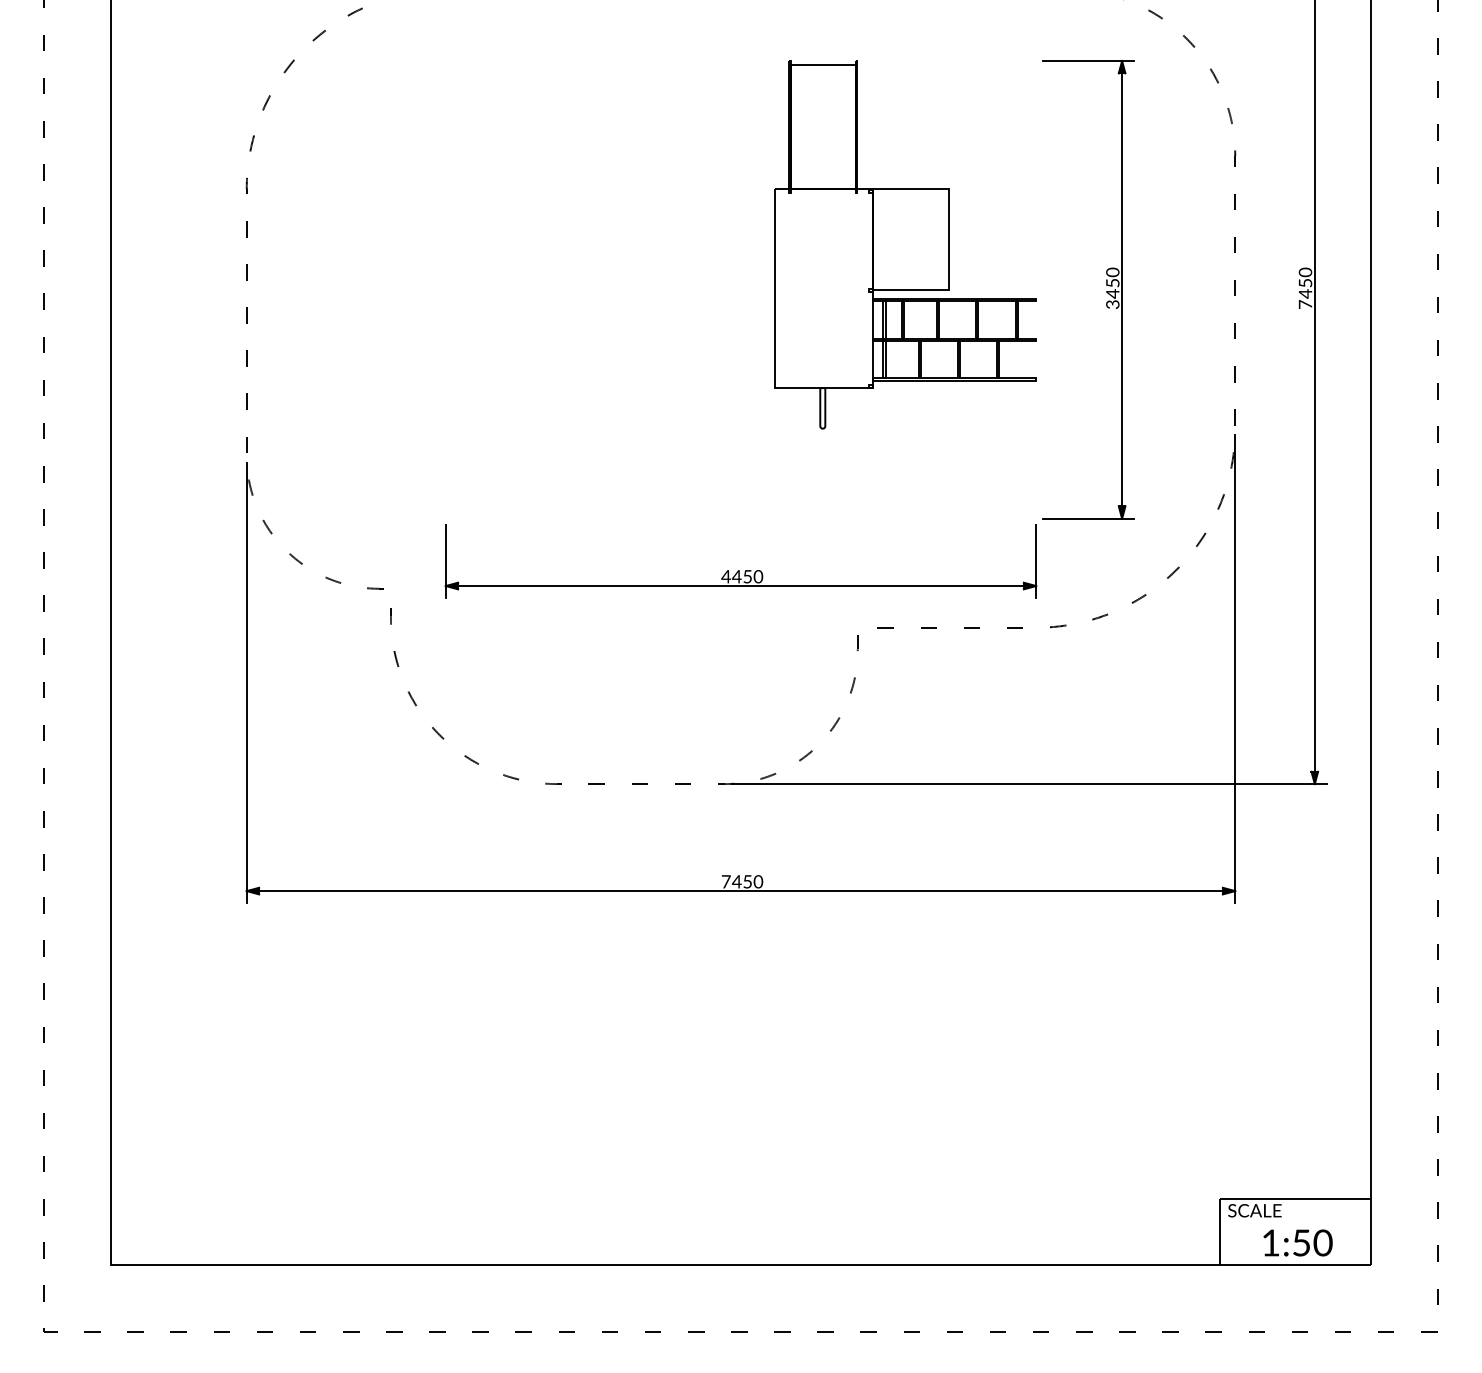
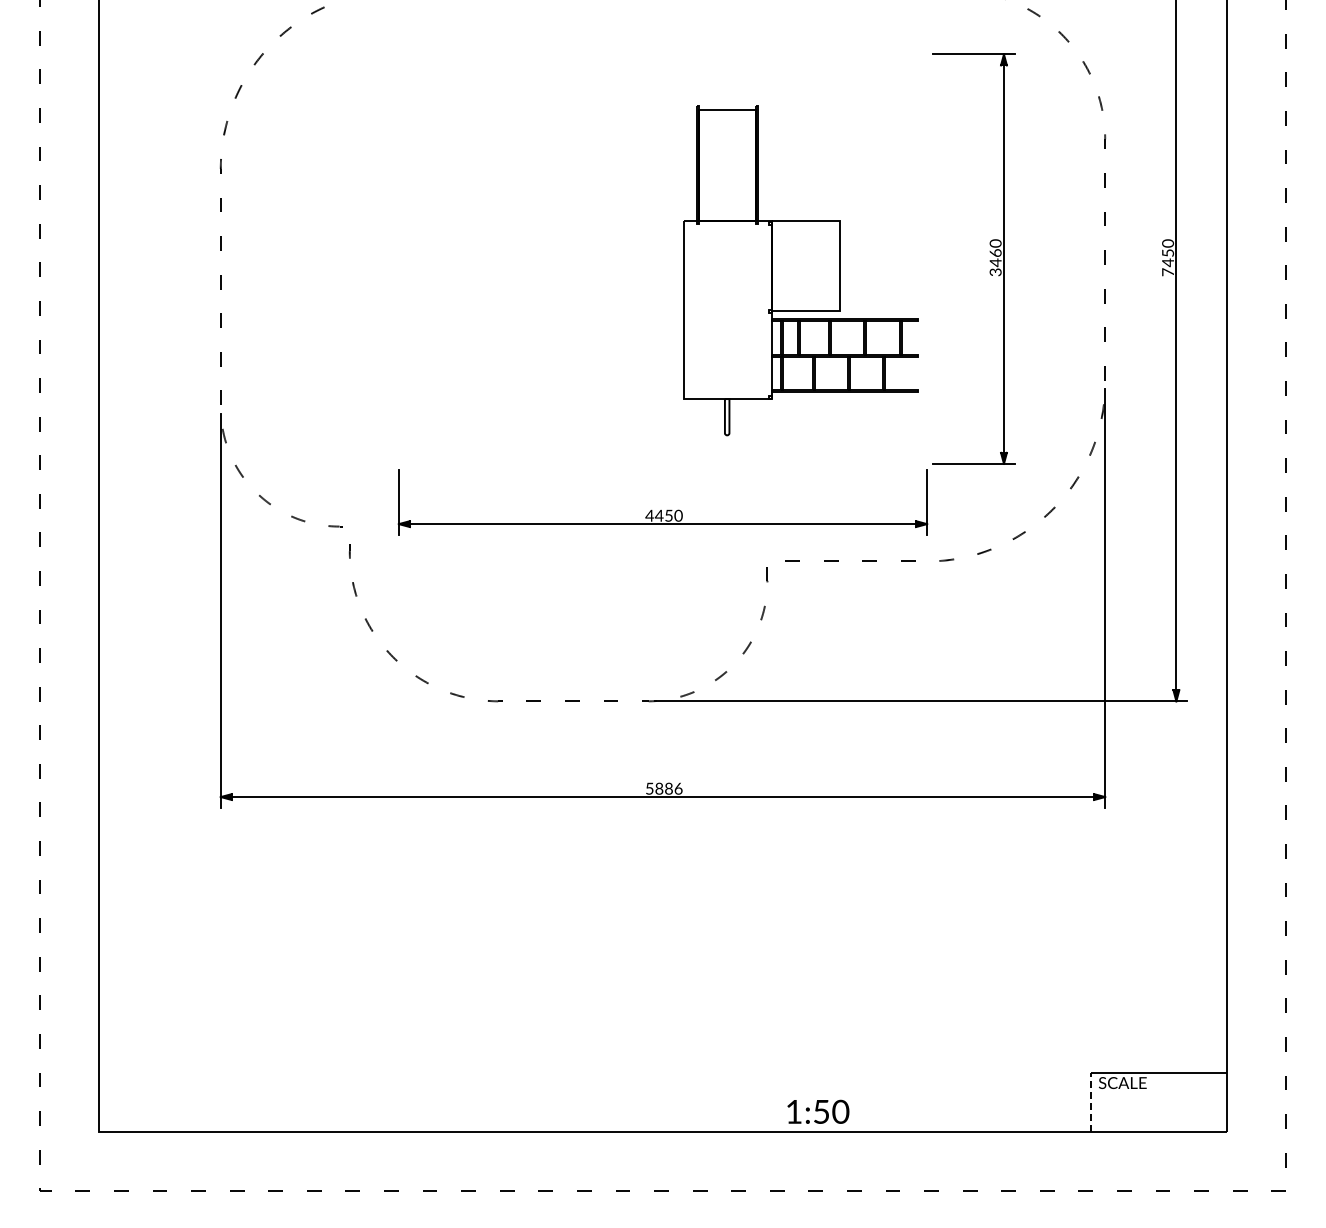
part: (904, 244) -> (800, 270), moved
text: (1112, 282) -> (995, 252), 3450 -> 3460
text: (741, 881) -> (663, 788), 7450 -> 5886
line: (1219, 1232) -> (1091, 1102), solid -> dashed
text: (1298, 1242) -> (818, 1111), moved

